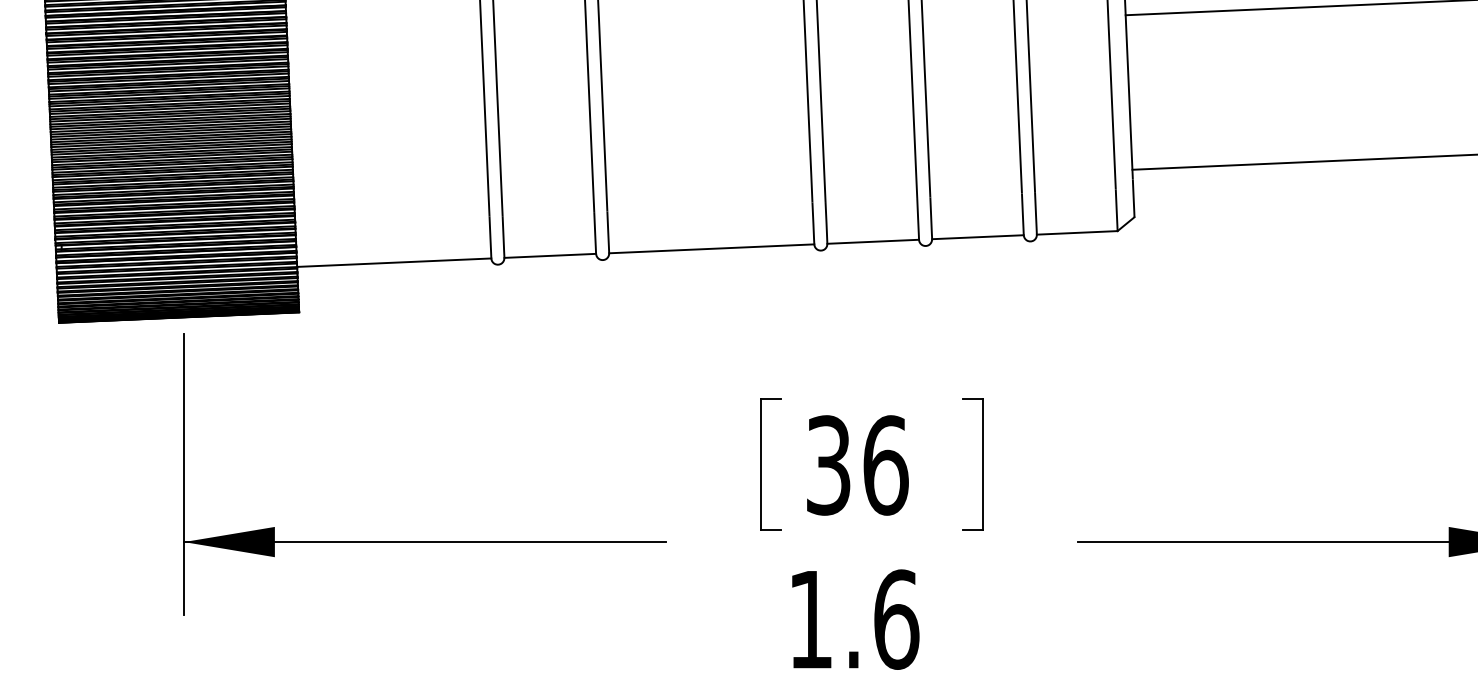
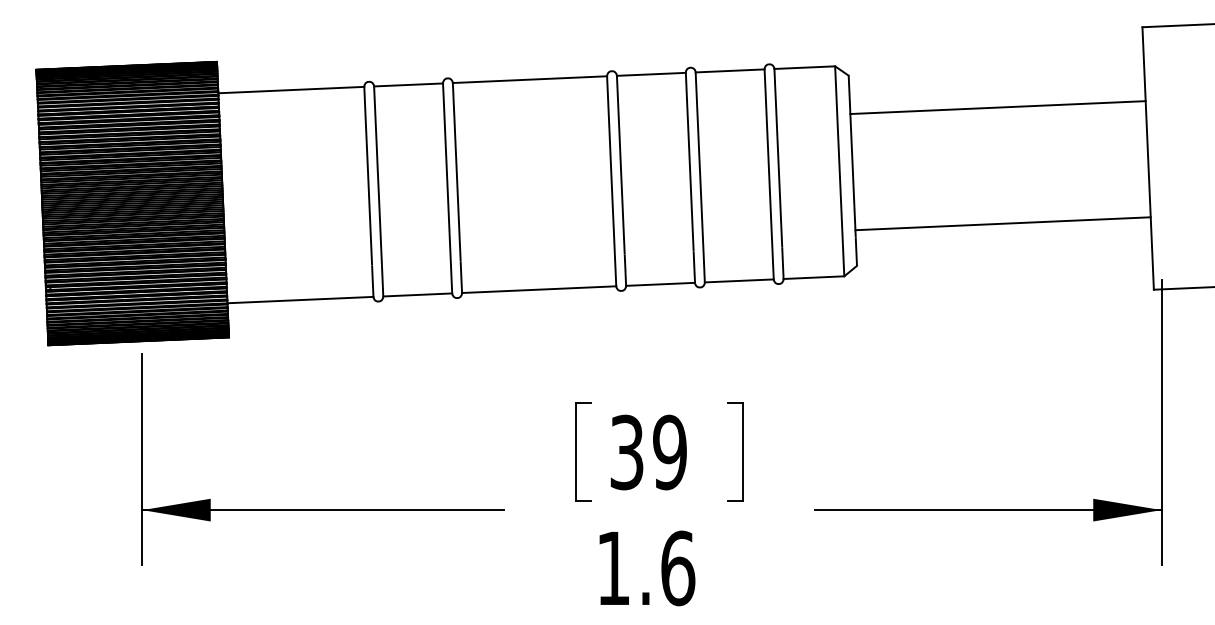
text: (886, 465) -> (670, 452), 36 -> 39

